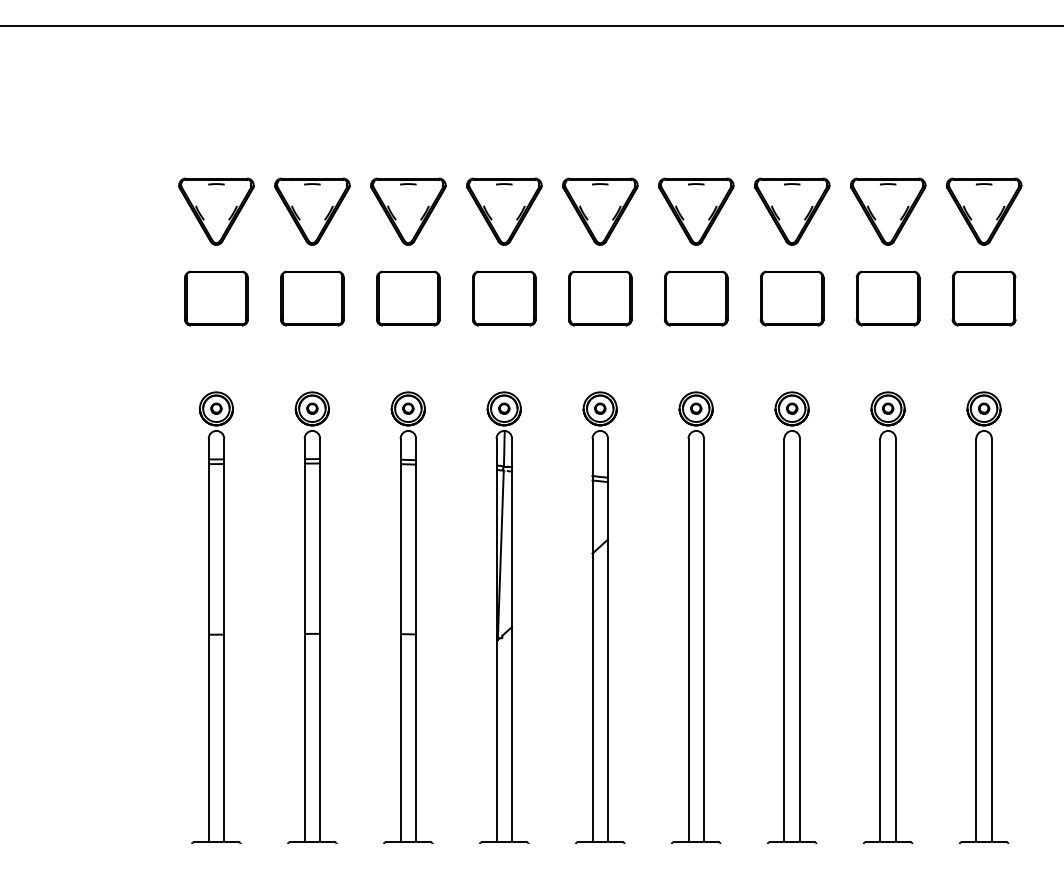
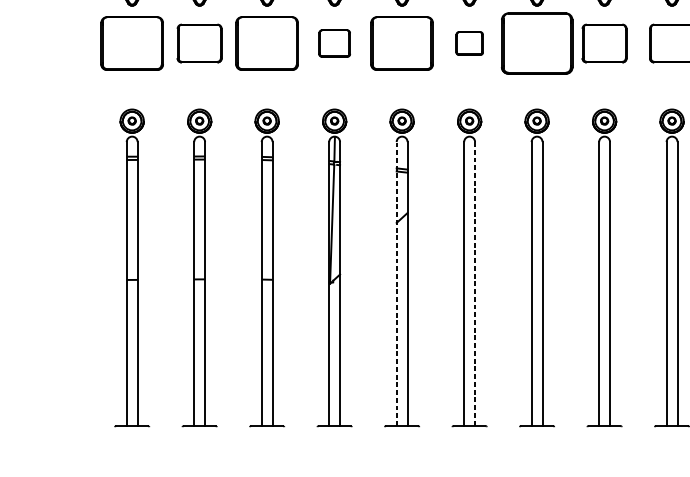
part: (216, 298) -> (132, 43), size x1.4
part: (408, 298) -> (267, 43), size x1.4
part: (504, 298) -> (334, 43), size x0.7
part: (600, 298) -> (402, 43), size x1.4
part: (696, 298) -> (469, 43), size x0.6
part: (791, 298) -> (536, 43), size x1.6
line: (592, 640) -> (396, 284), solid -> dashed
line: (703, 640) -> (474, 284), solid -> dashed

